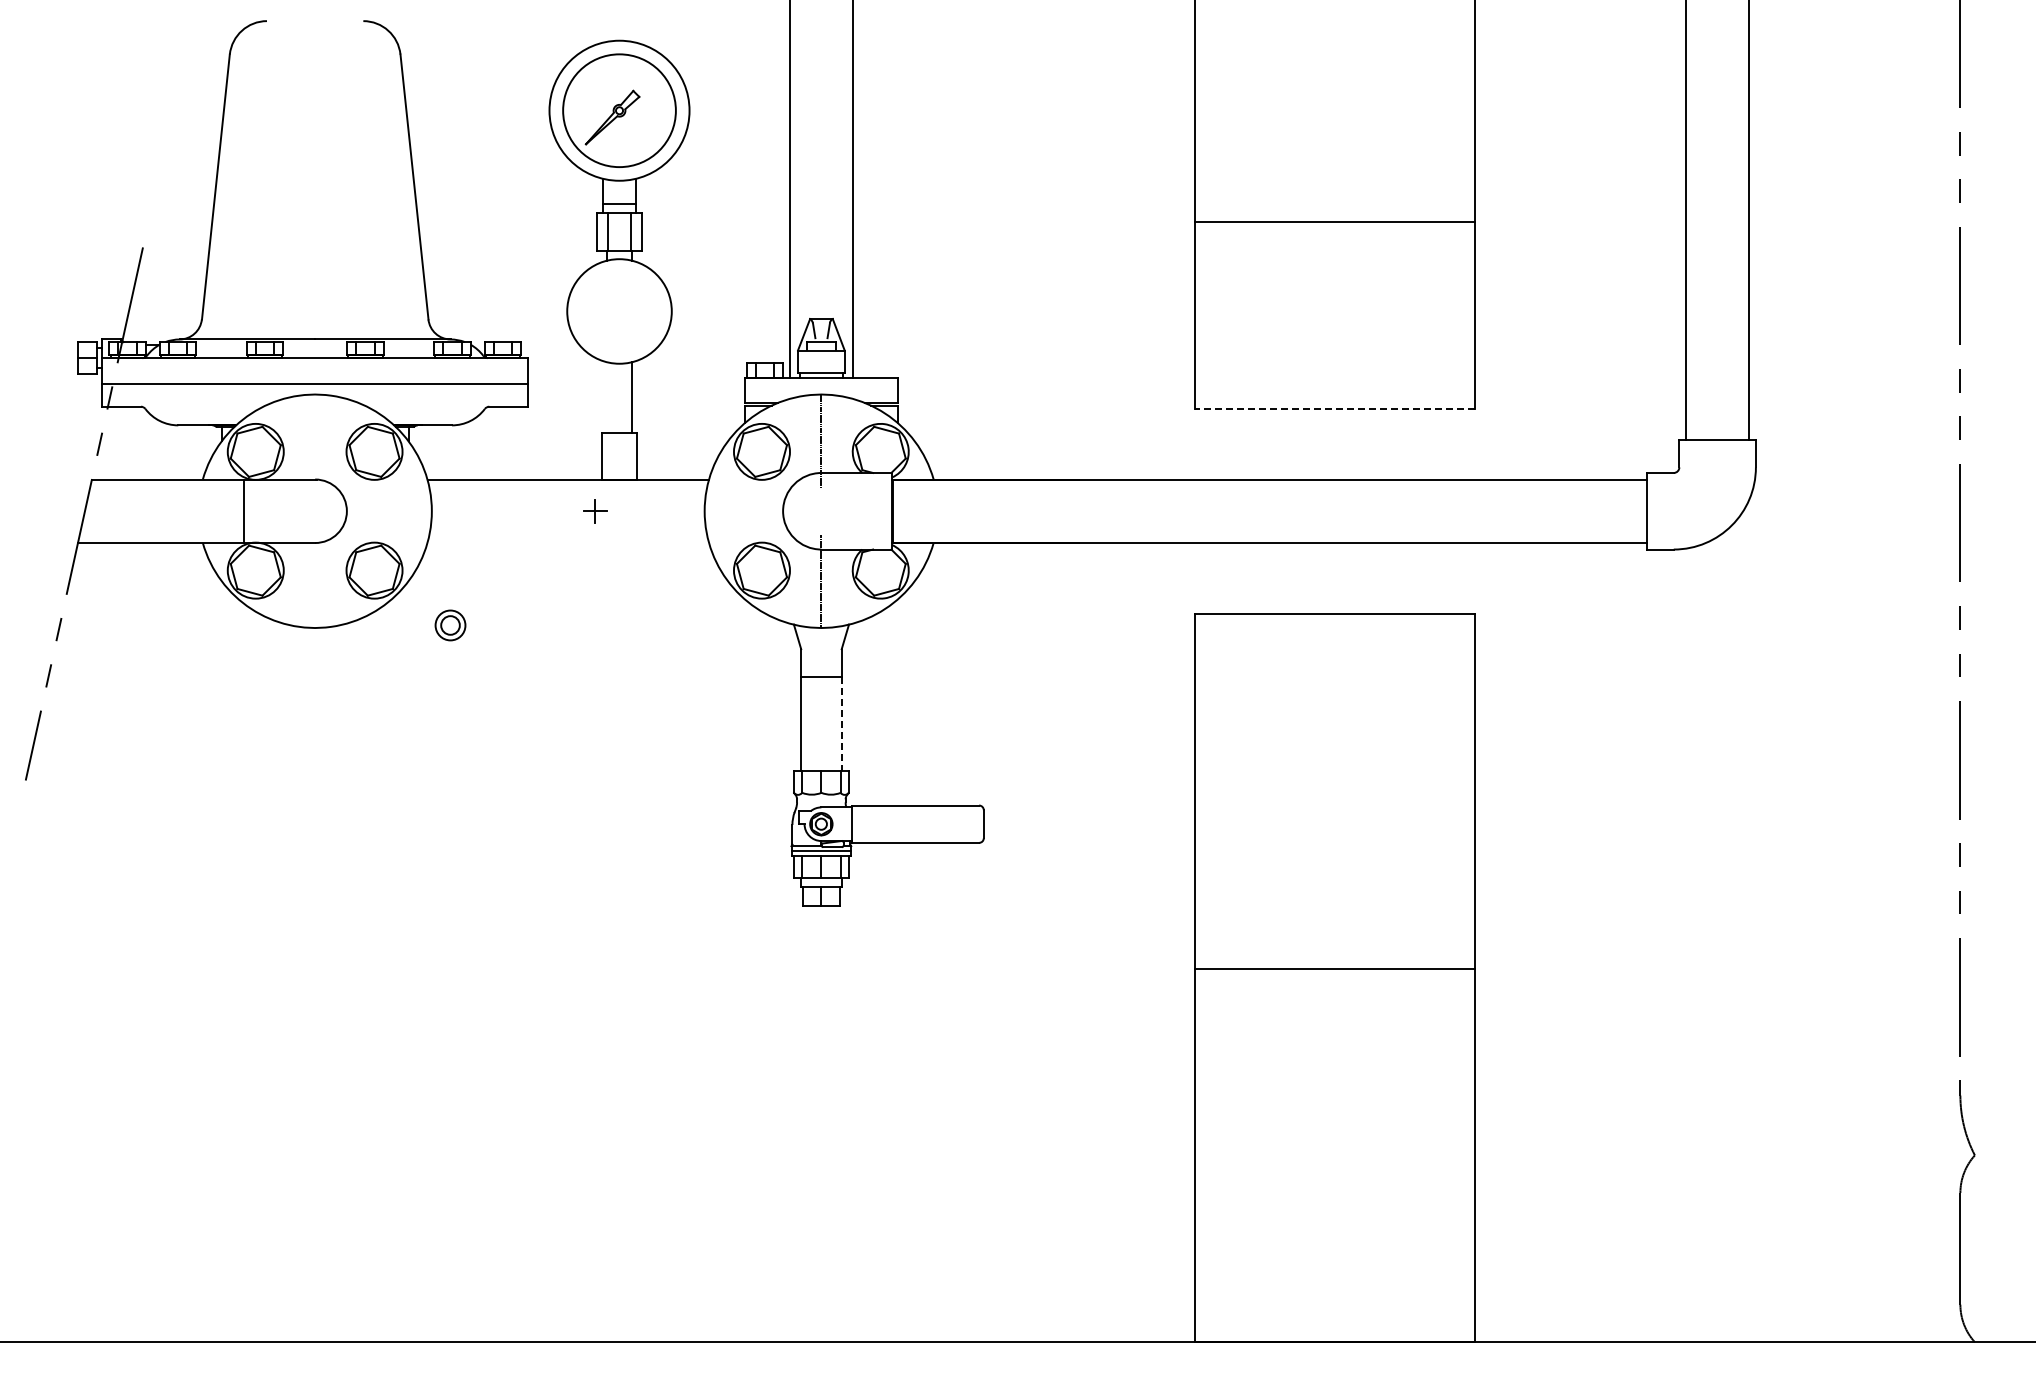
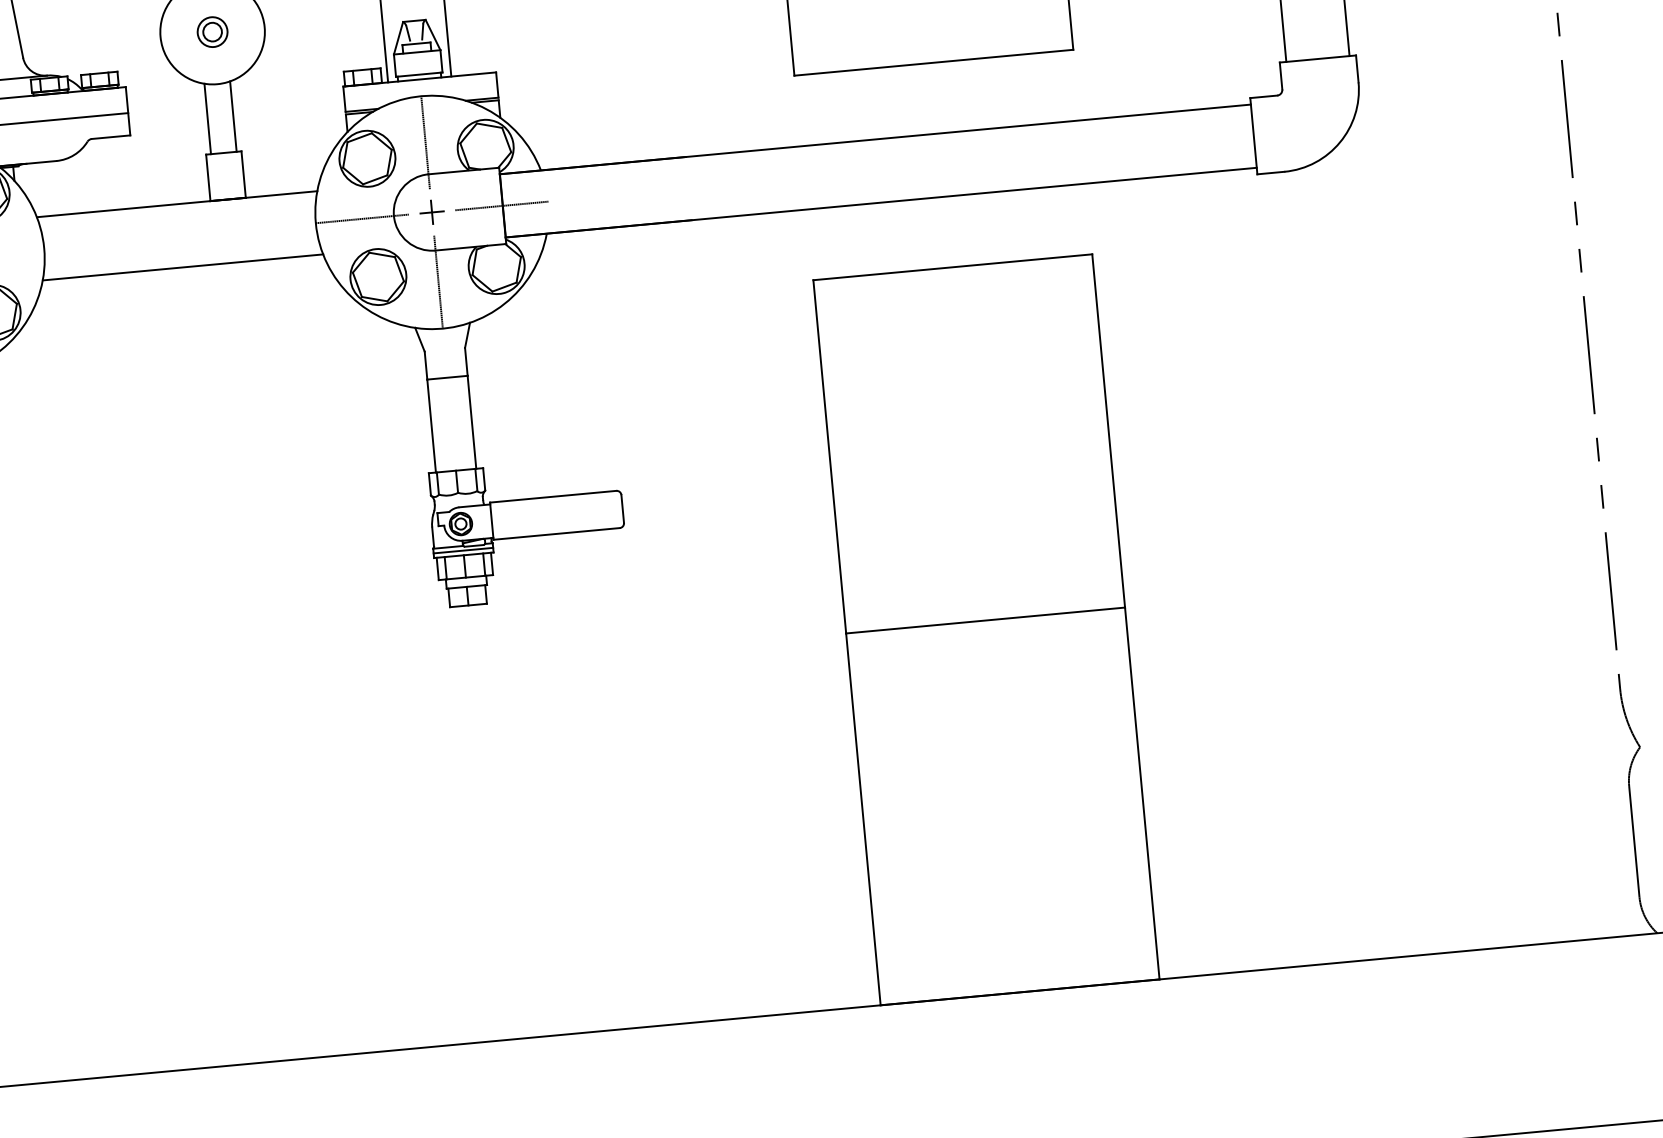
line: (606, 397) -> (207, 119), added
line: (1334, 408) -> (933, 62), dashed -> solid
part: (595, 511) -> (432, 212), moved
line: (751, 511) -> (362, 219), added
line: (891, 511) -> (501, 206), added
line: (568, 543) -> (183, 267), added
part: (450, 625) -> (212, 32), moved
line: (841, 723) -> (471, 421), dashed -> solid

